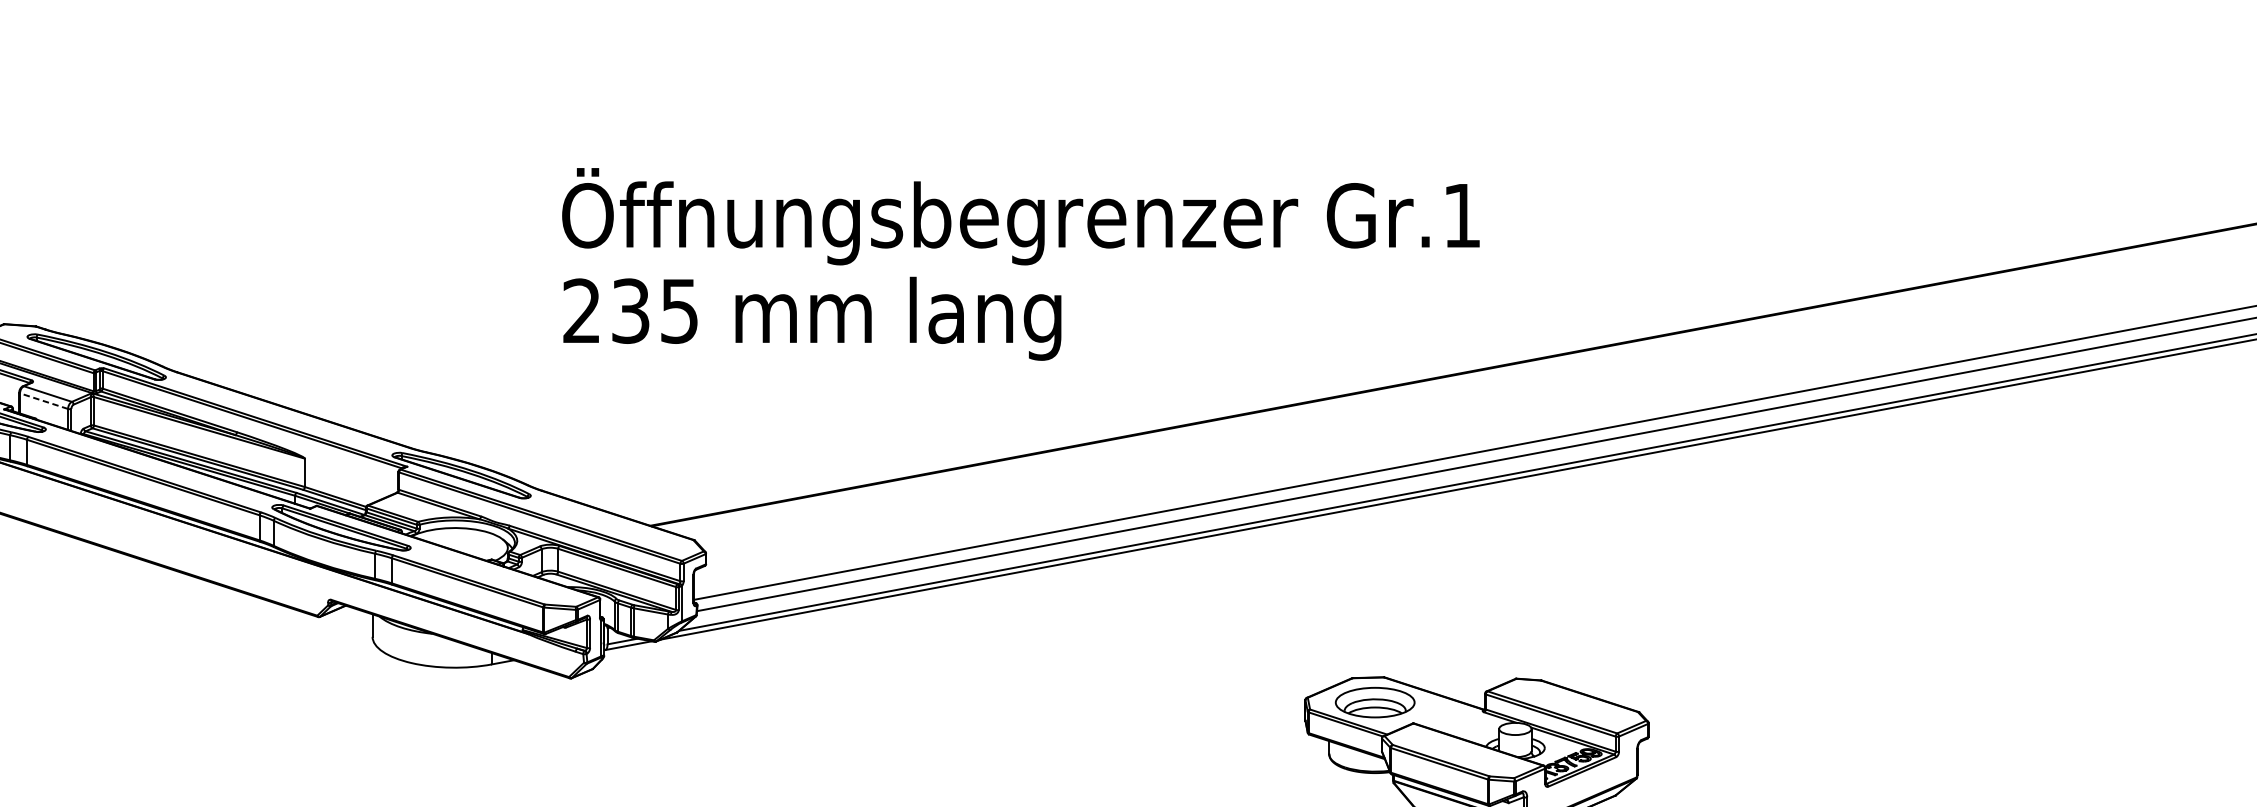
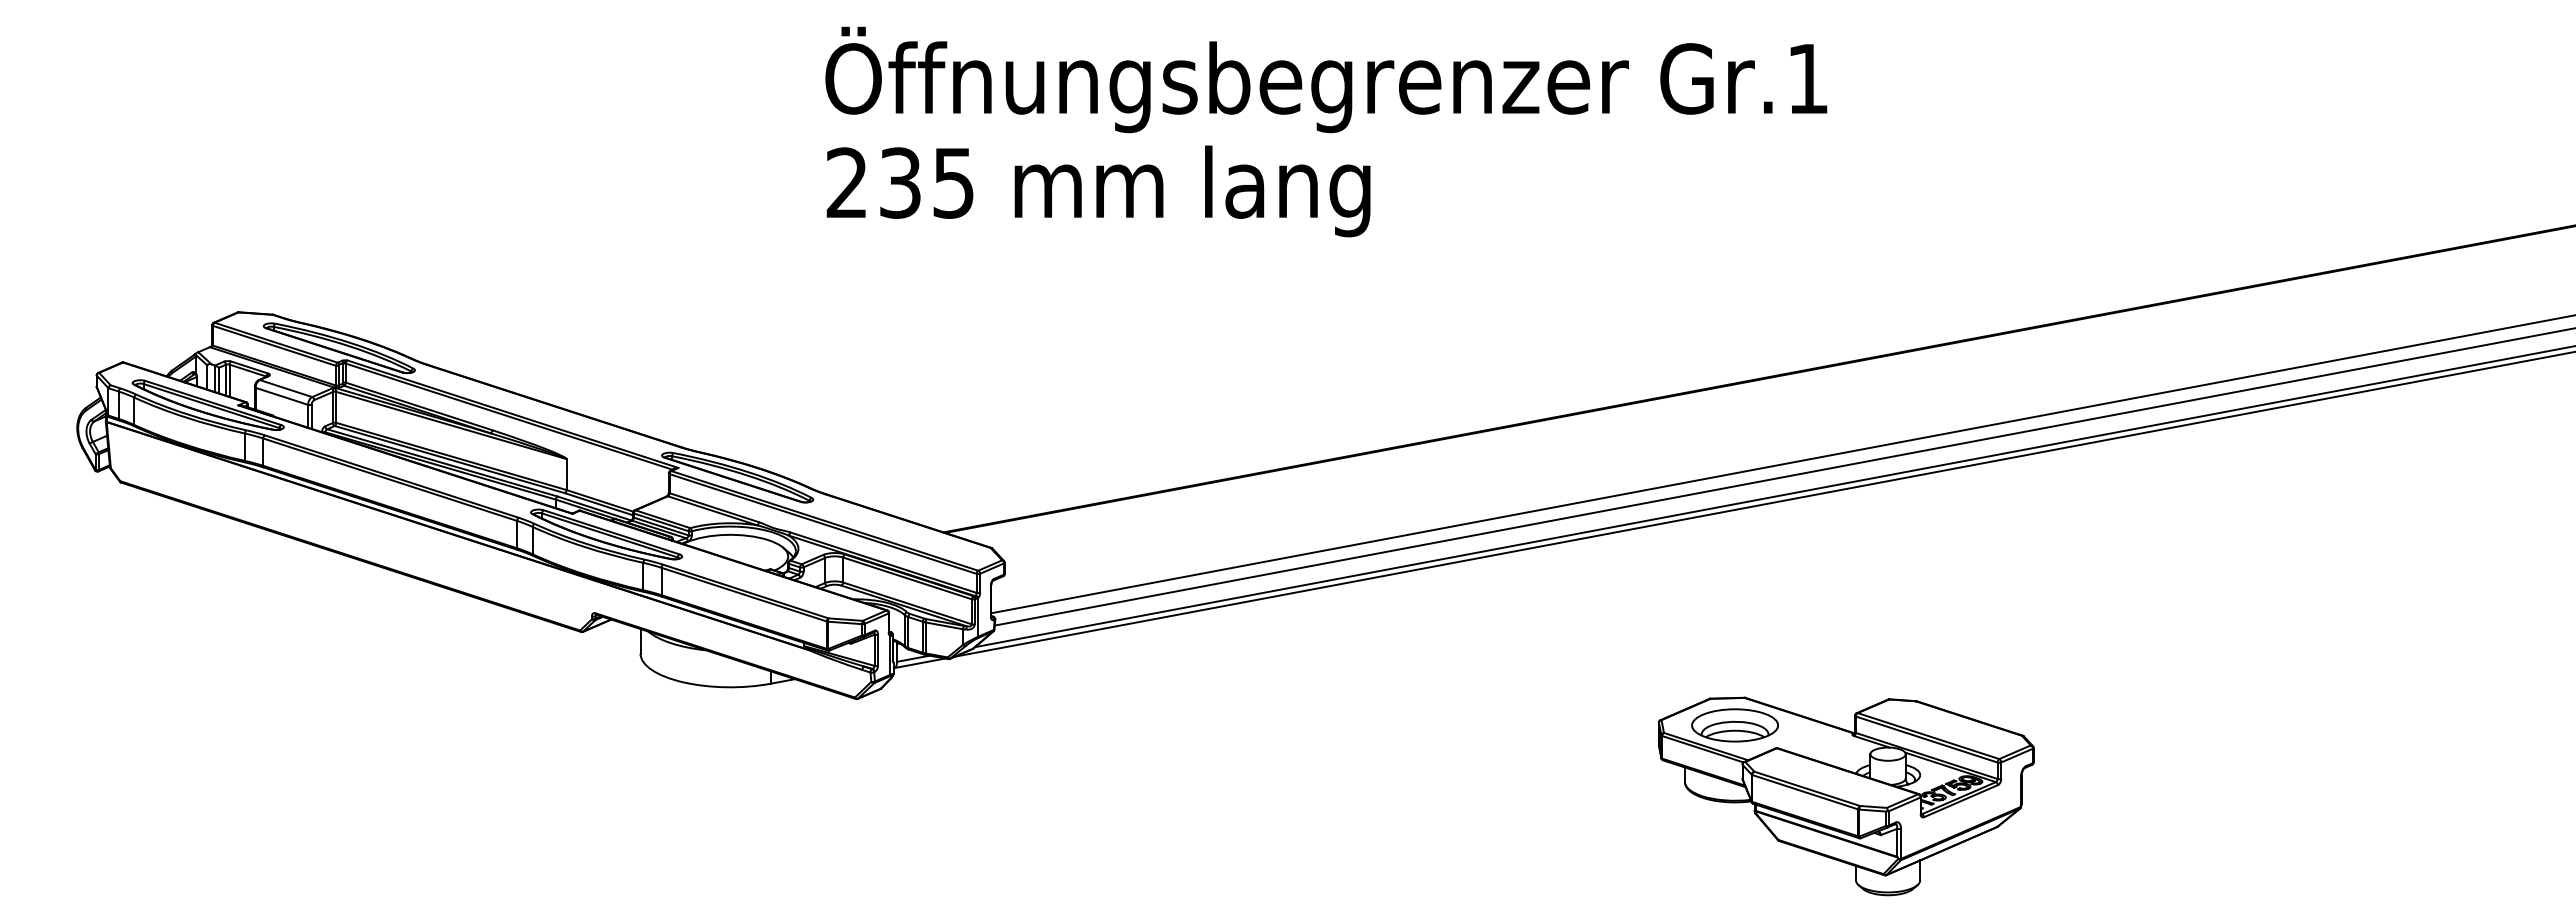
text: (1021, 263) -> (1326, 131), moved
line: (43, 401) -> (281, 396), dashed -> solid

